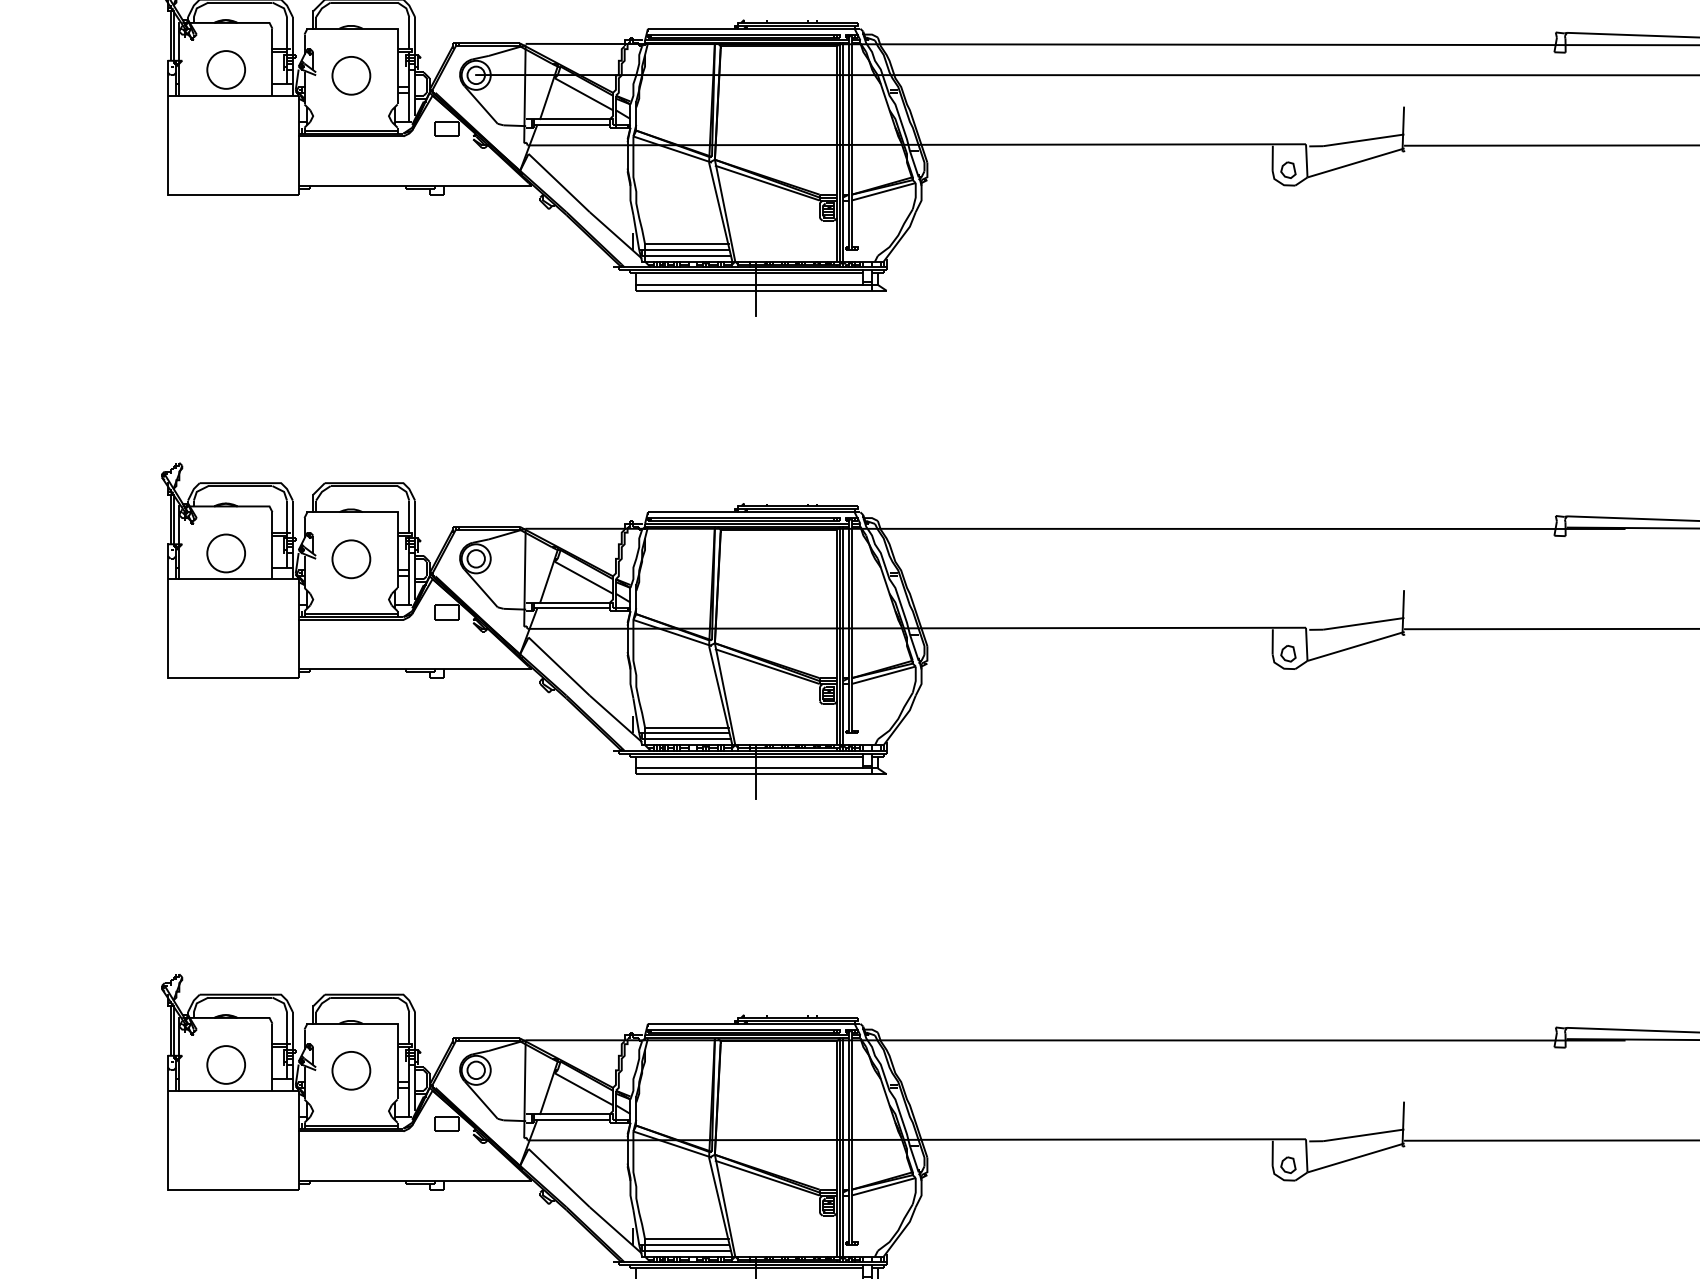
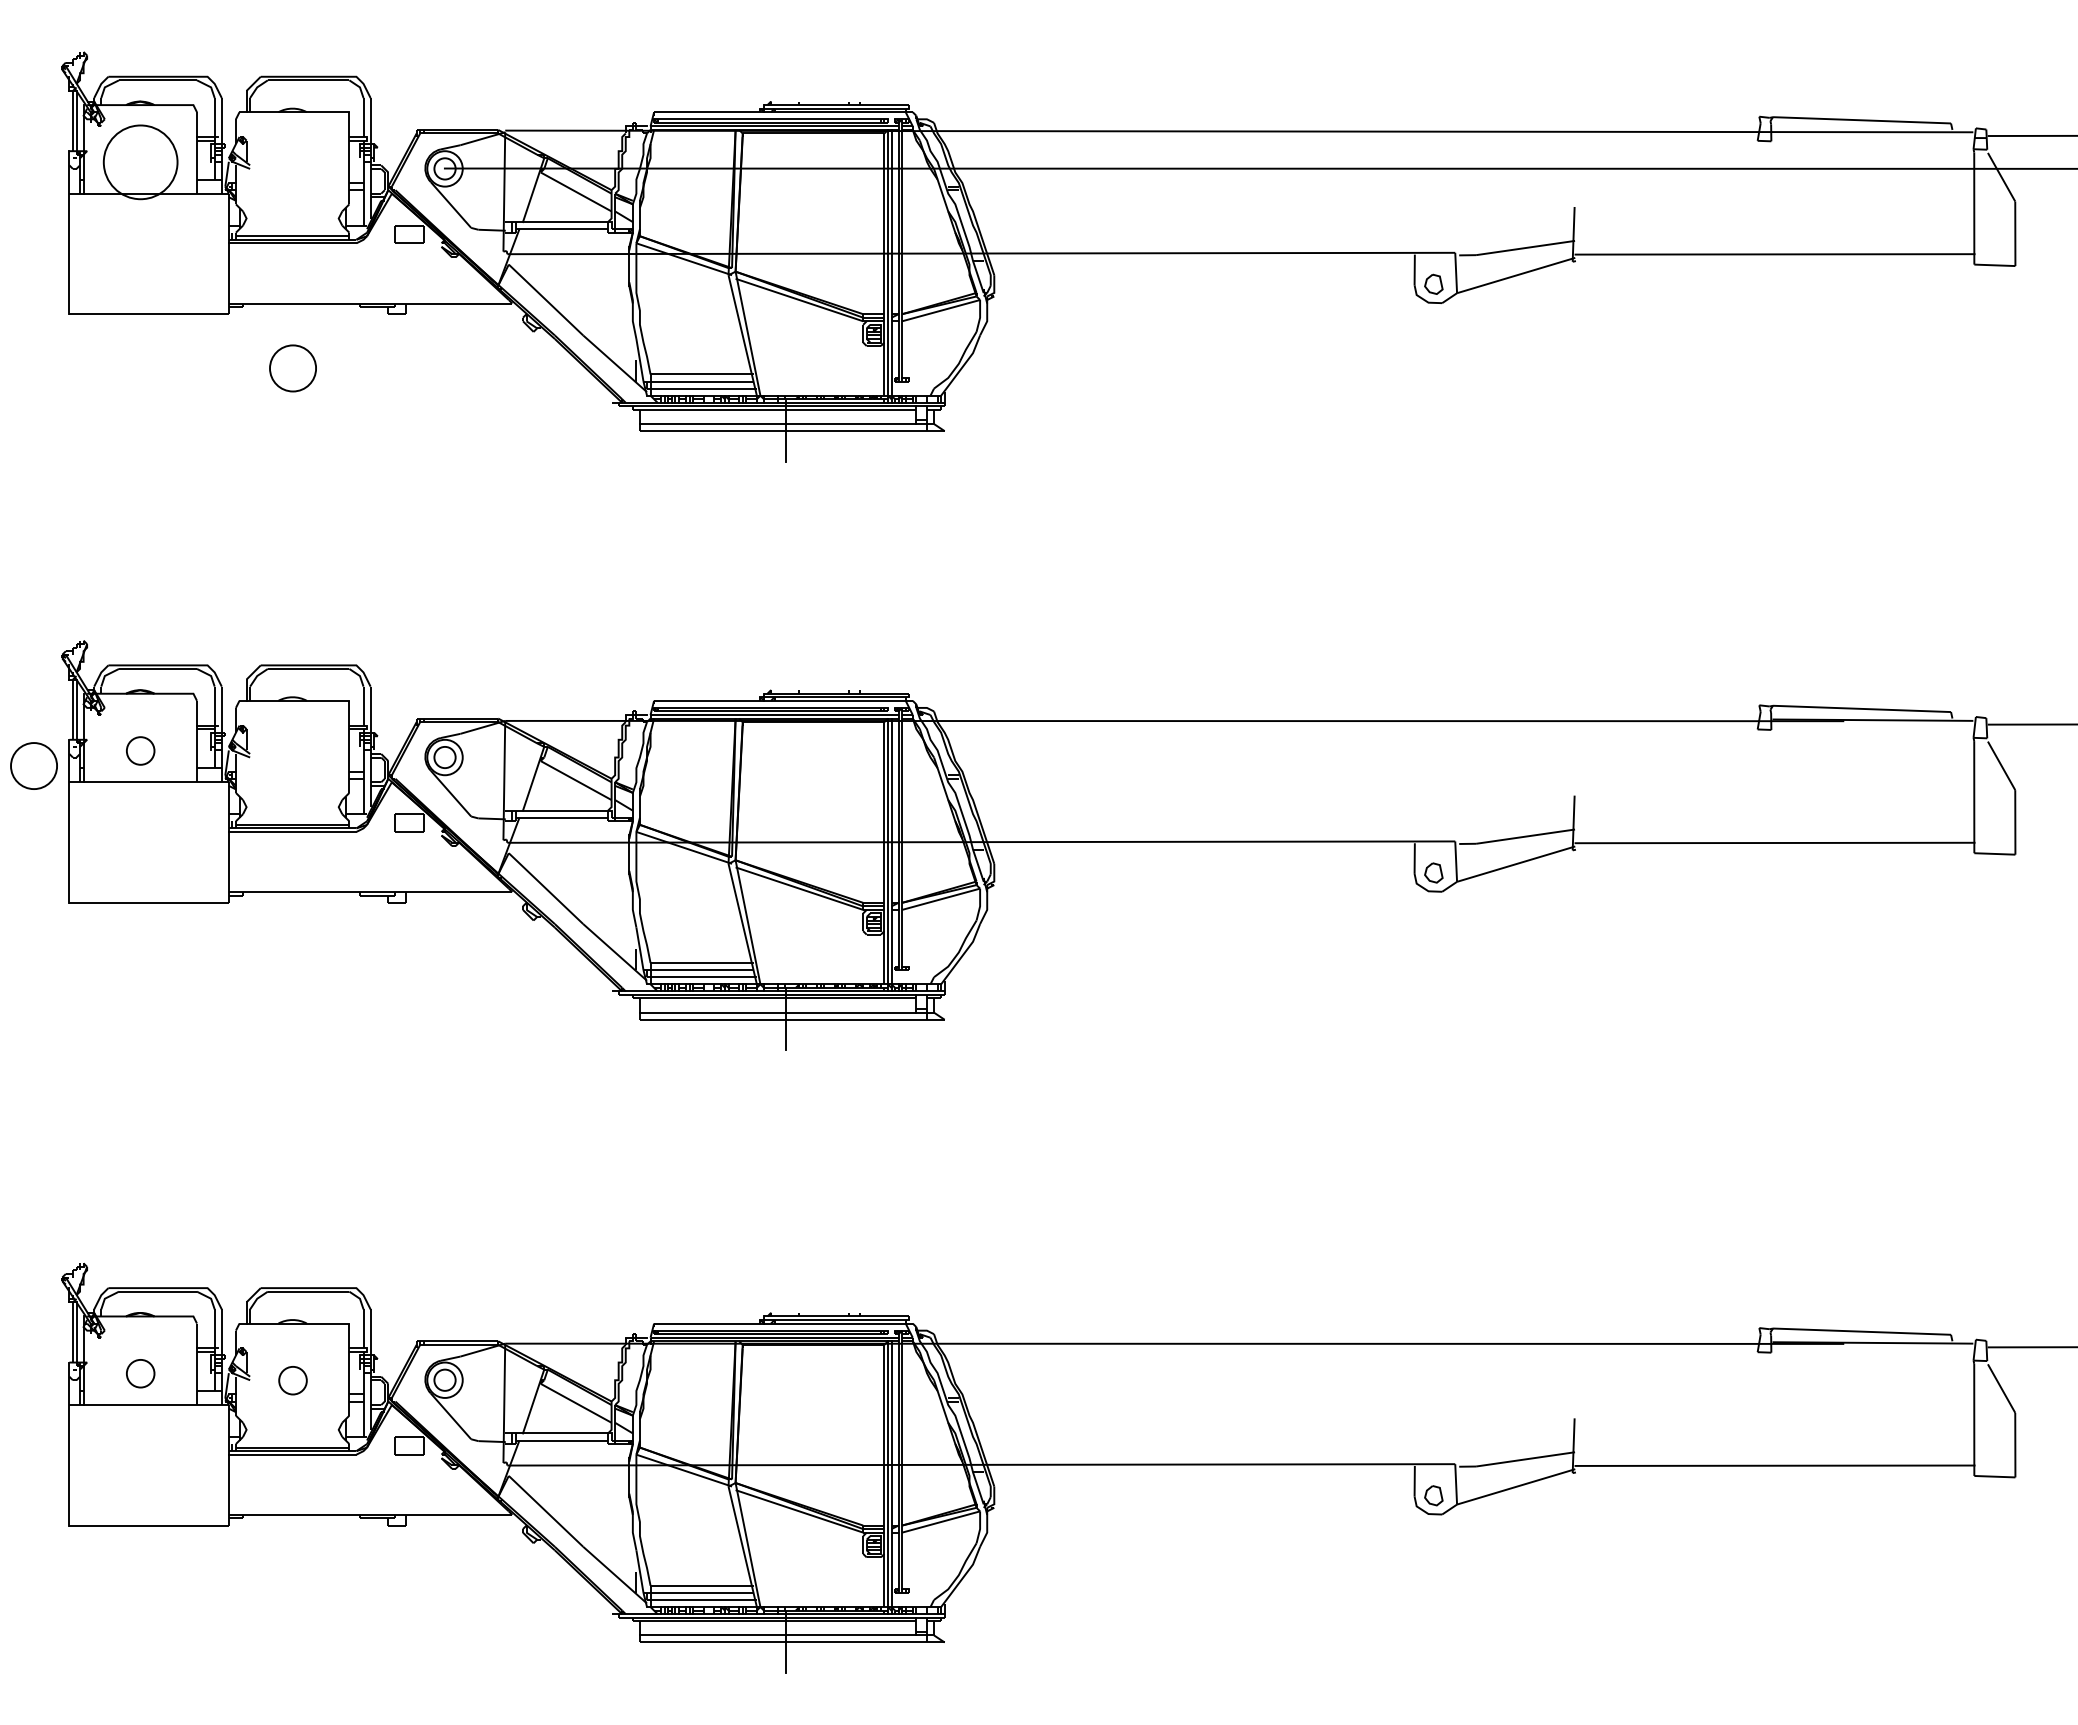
circle: (226, 70) -> (140, 162), size x1.6
circle: (350, 75) -> (292, 368), moved
circle: (226, 553) -> (140, 750), size x0.6
circle: (350, 558) -> (33, 765), moved
circle: (226, 1064) -> (140, 1373), size x0.6
circle: (350, 1070) -> (292, 1380), size x0.6

